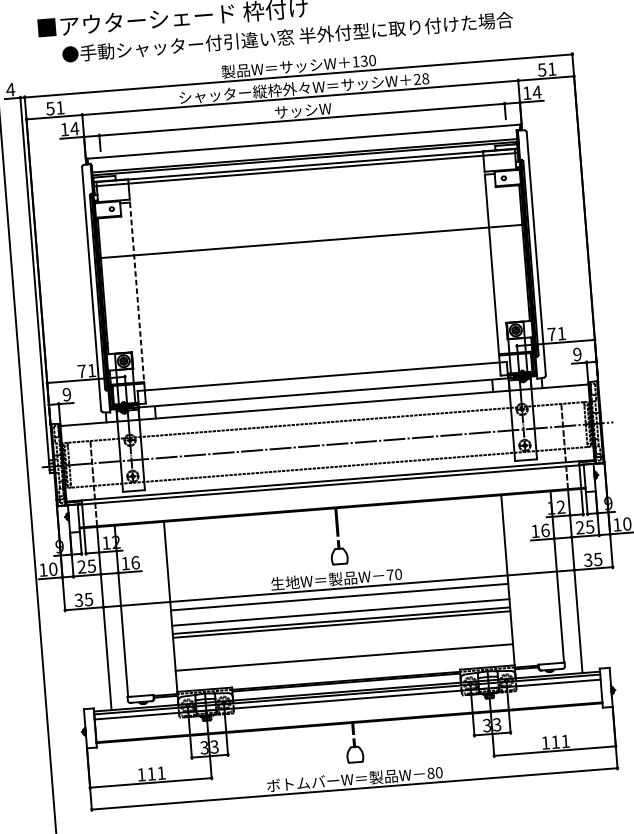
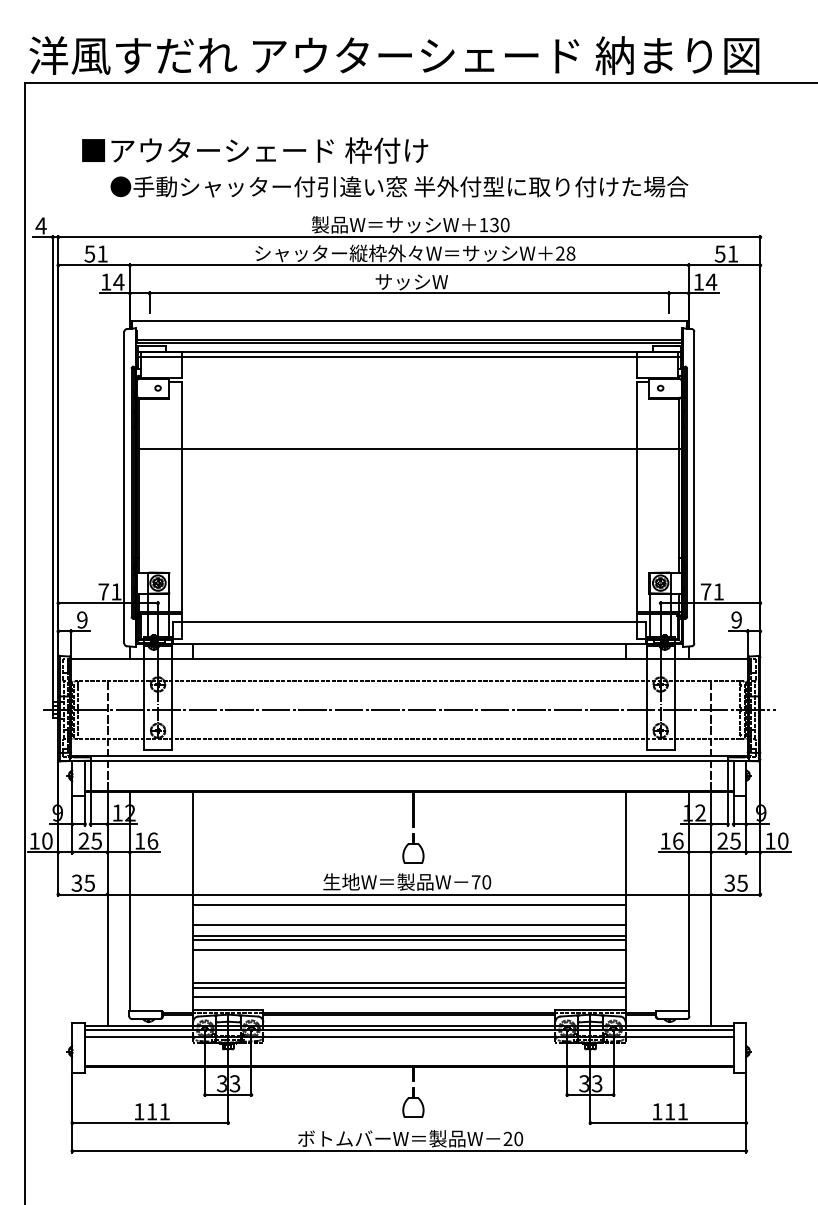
line: (136, 292) -> (181, 497), dashed -> solid
line: (342, 632) -> (409, 950), added
line: (344, 662) -> (409, 988), added
line: (345, 668) -> (409, 996), added
text: (430, 773) -> (507, 1138), 80 -> 20

